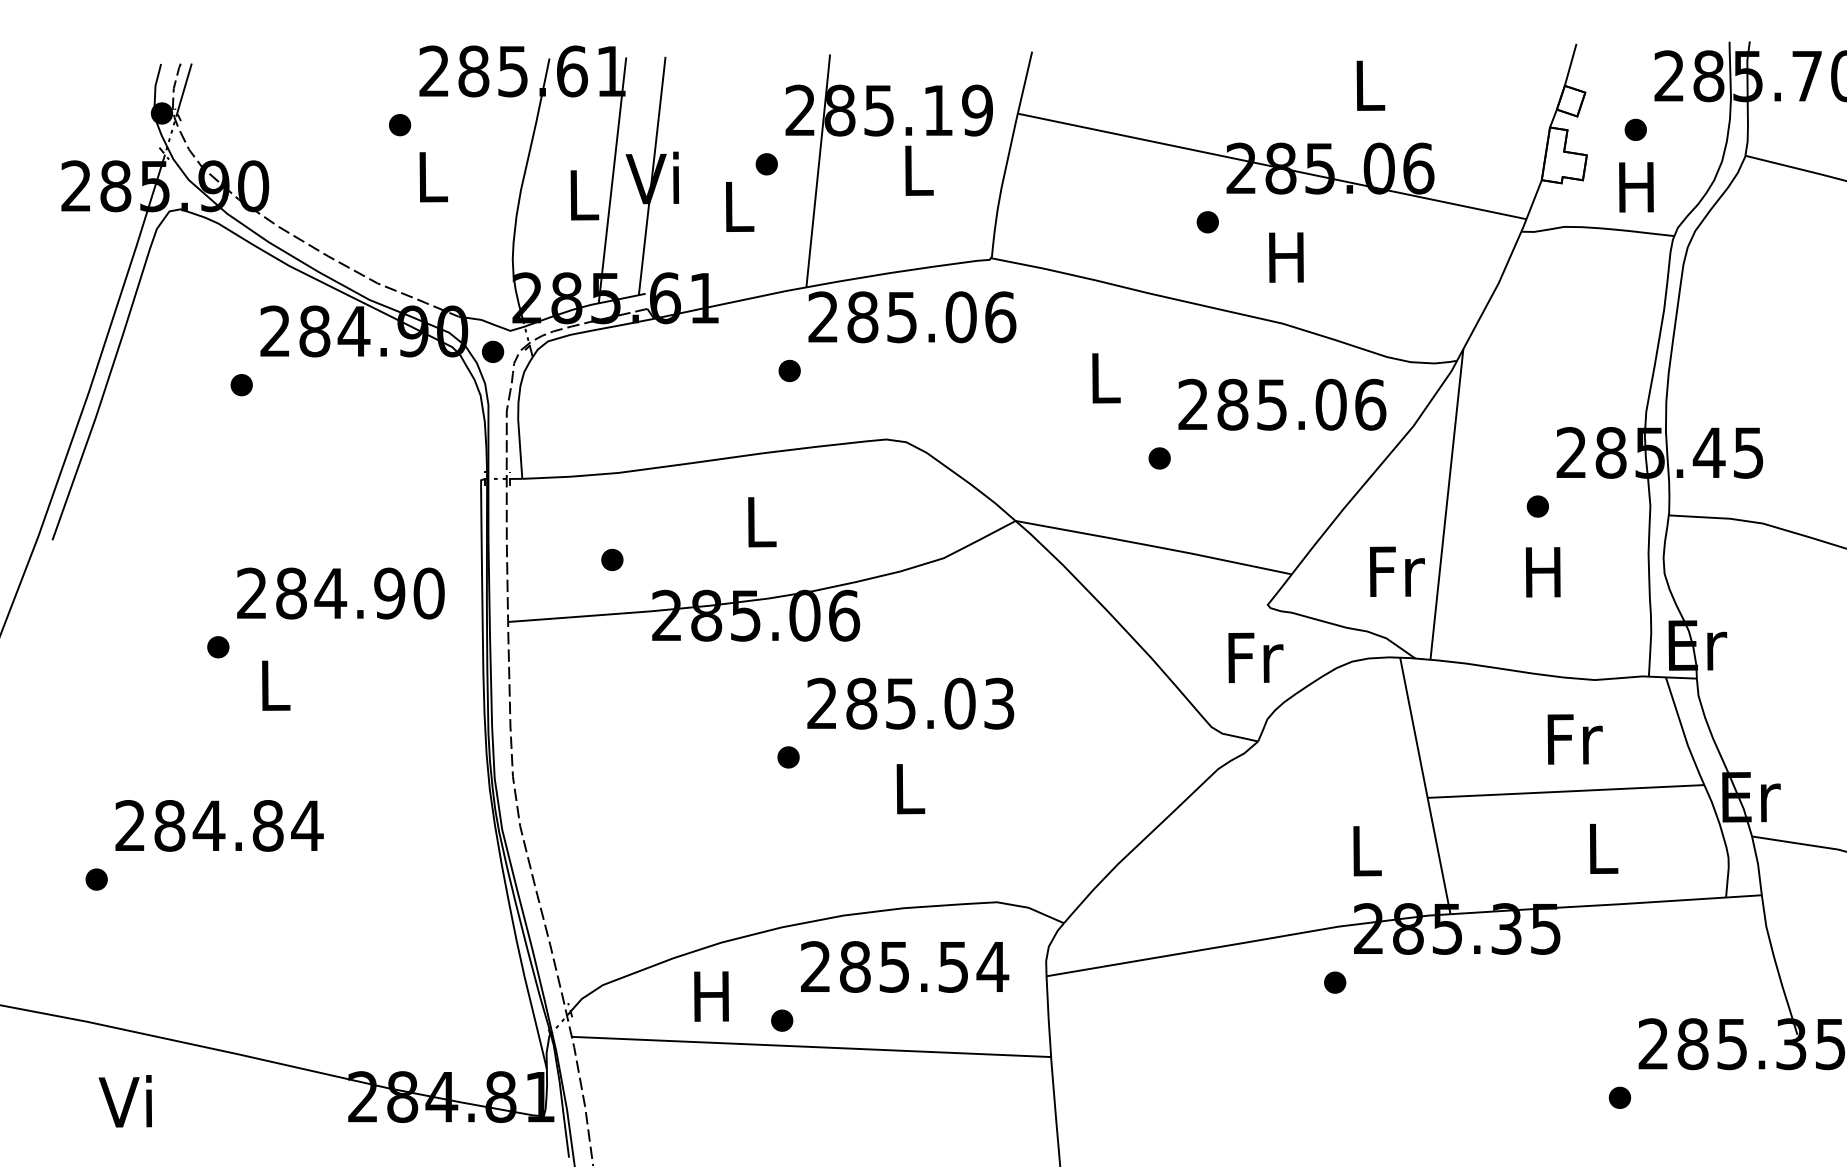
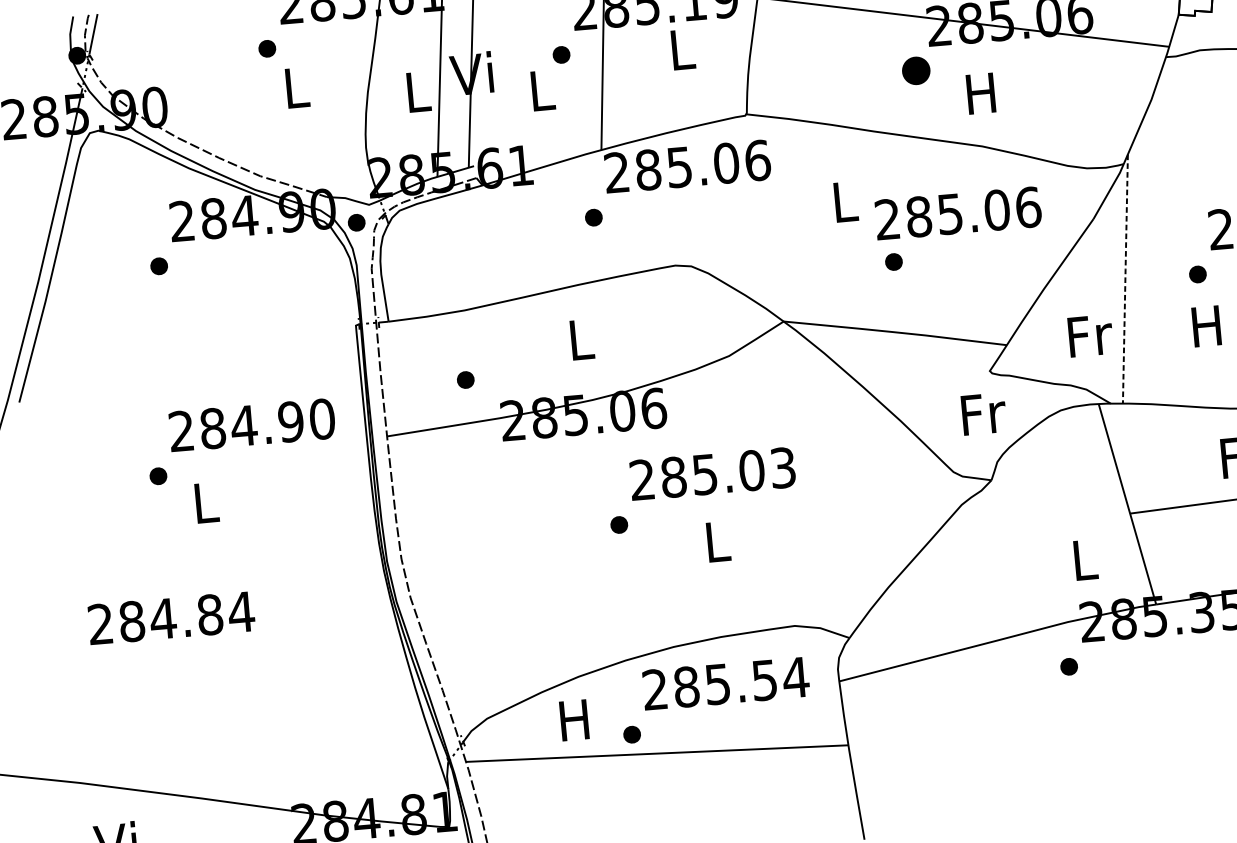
part: (1207, 222) -> (915, 71), size x1.6
text: (1282, 404) -> (958, 213), moved
line: (1446, 503) -> (1125, 278), solid -> dashed
part: (96, 879) -> (77, 669), removed

